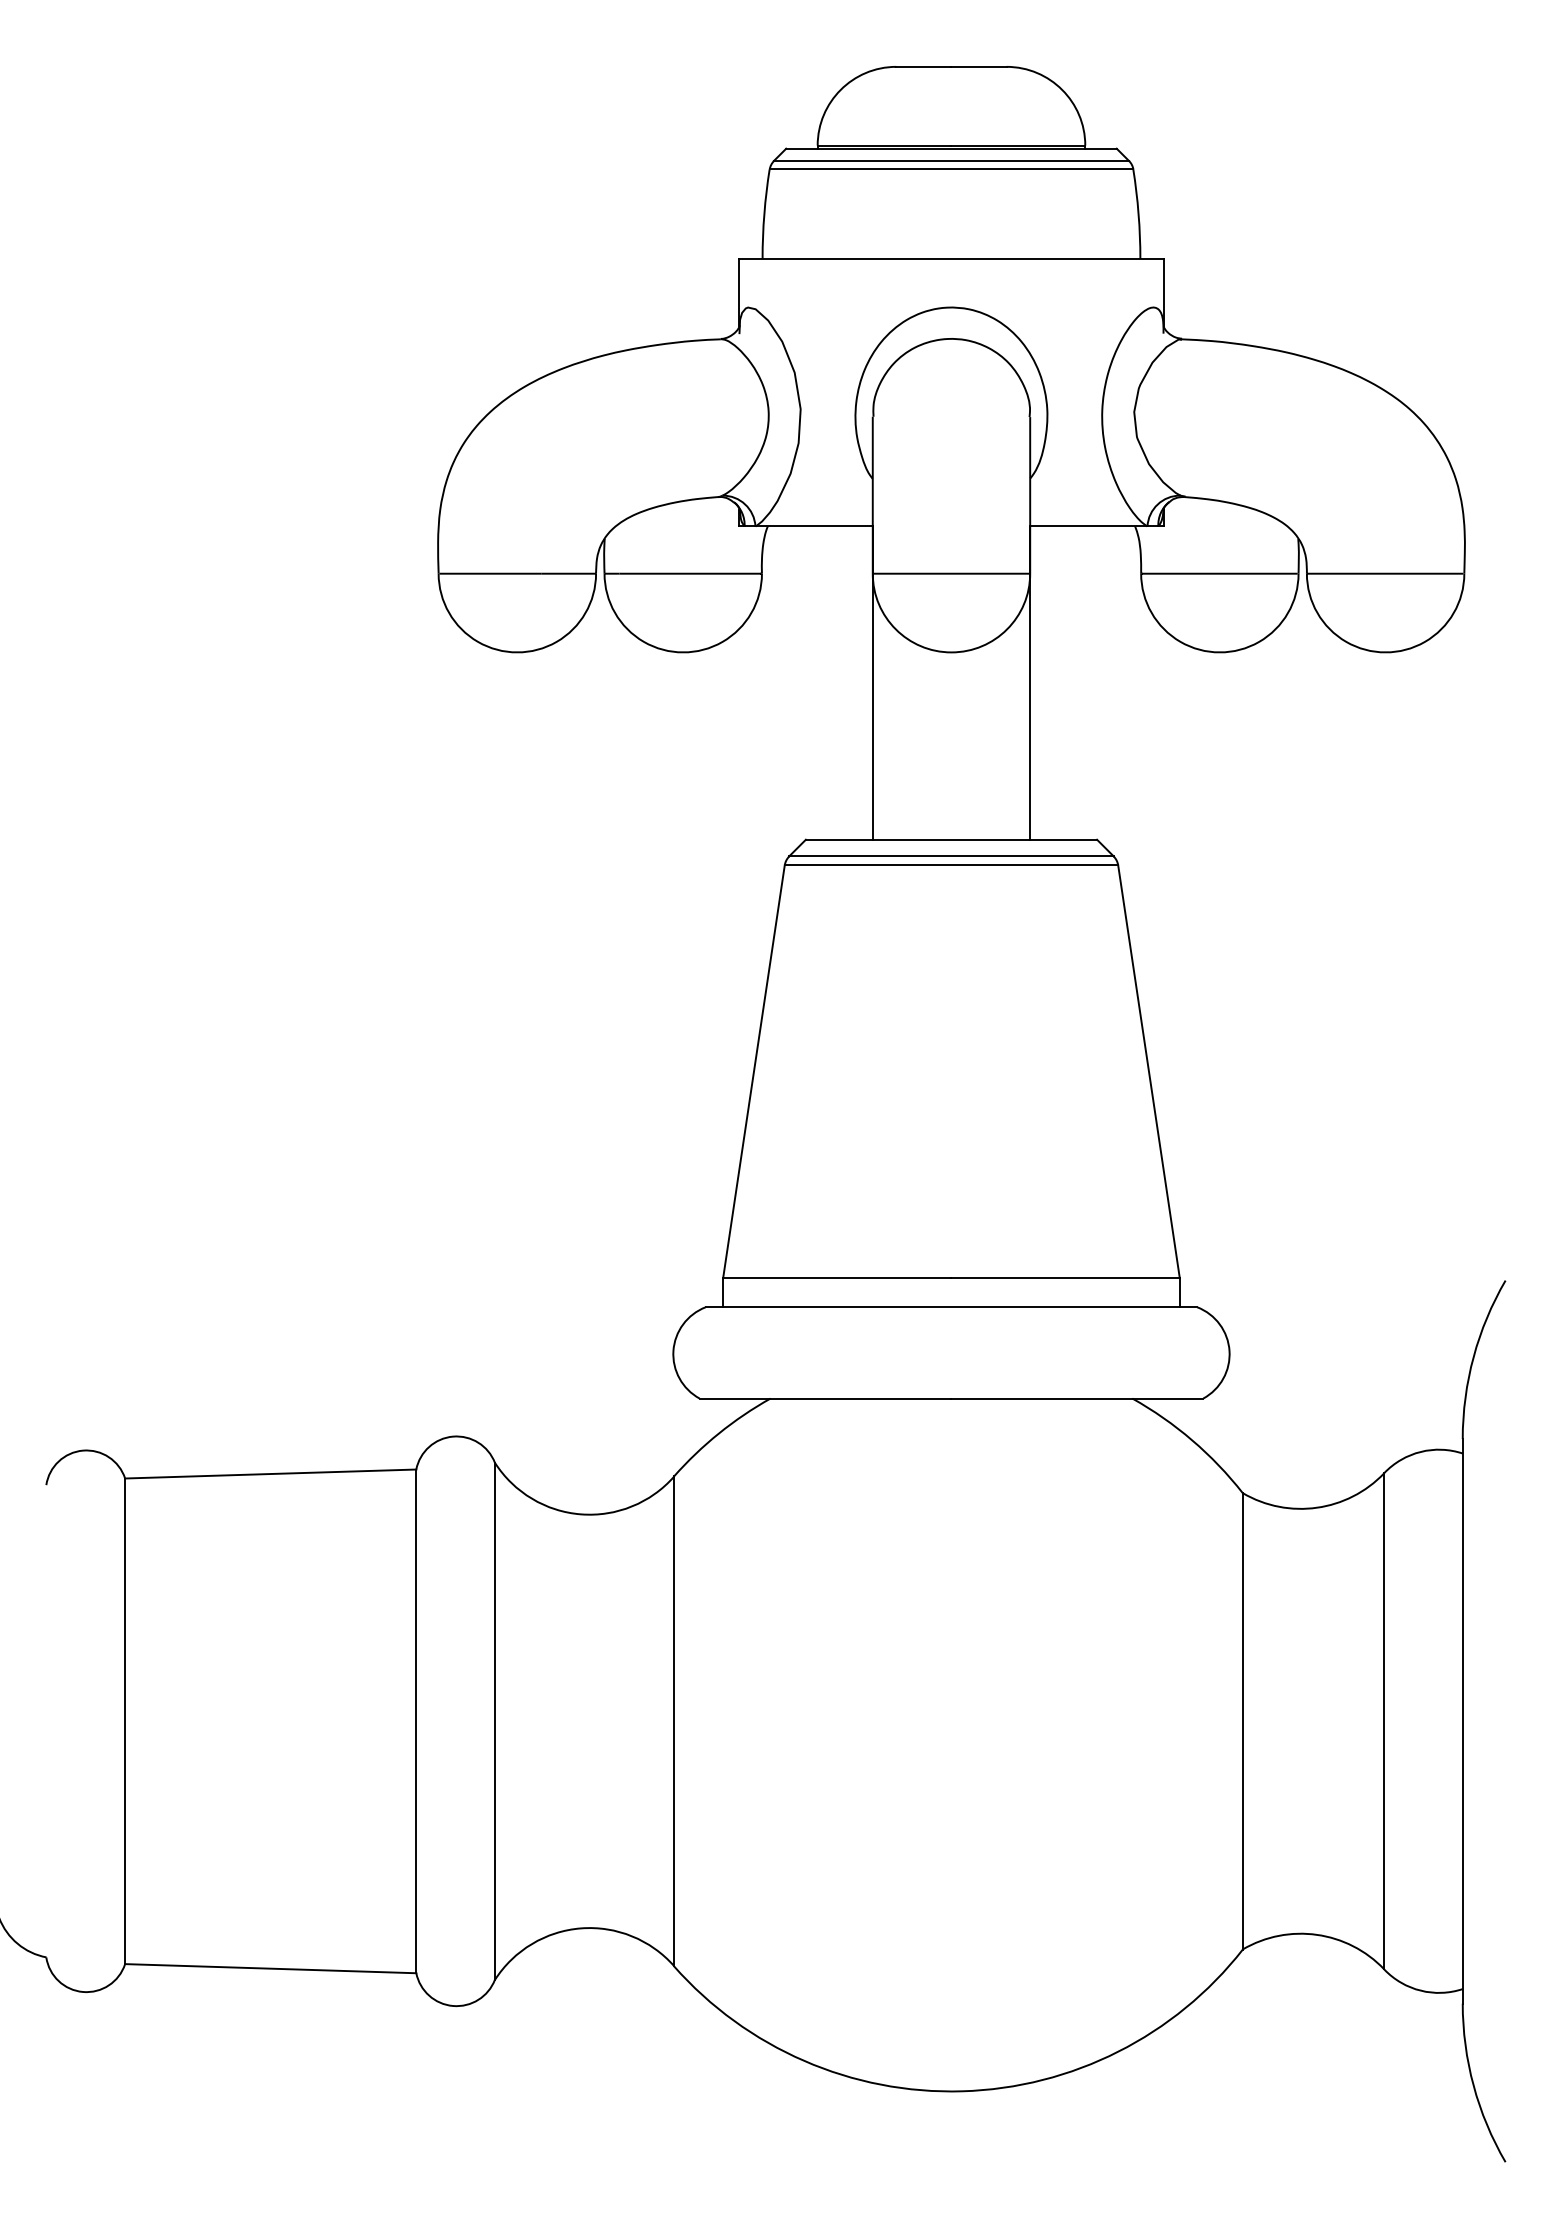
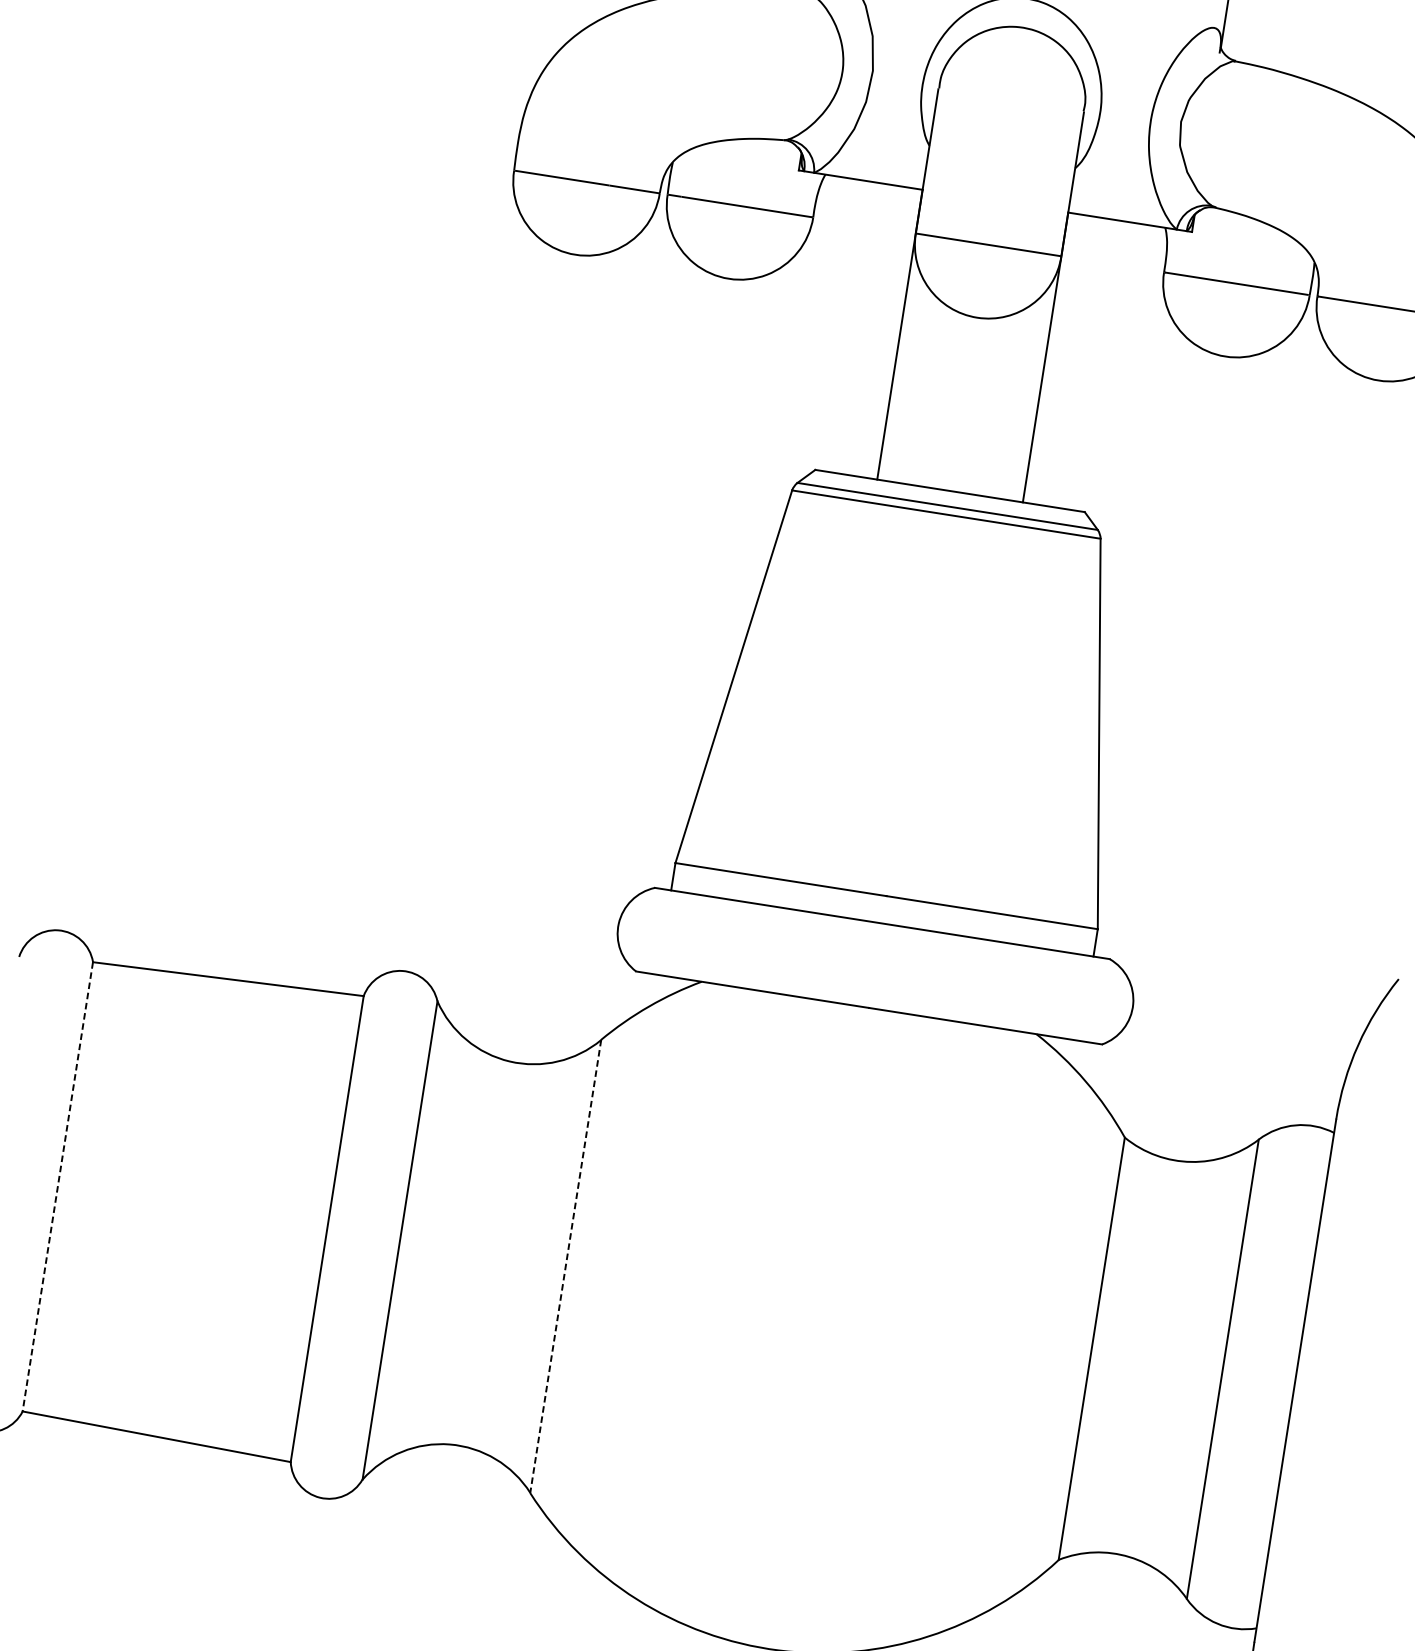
line: (125, 1721) -> (58, 1187), solid -> dashed
line: (674, 1721) -> (566, 1266), solid -> dashed

